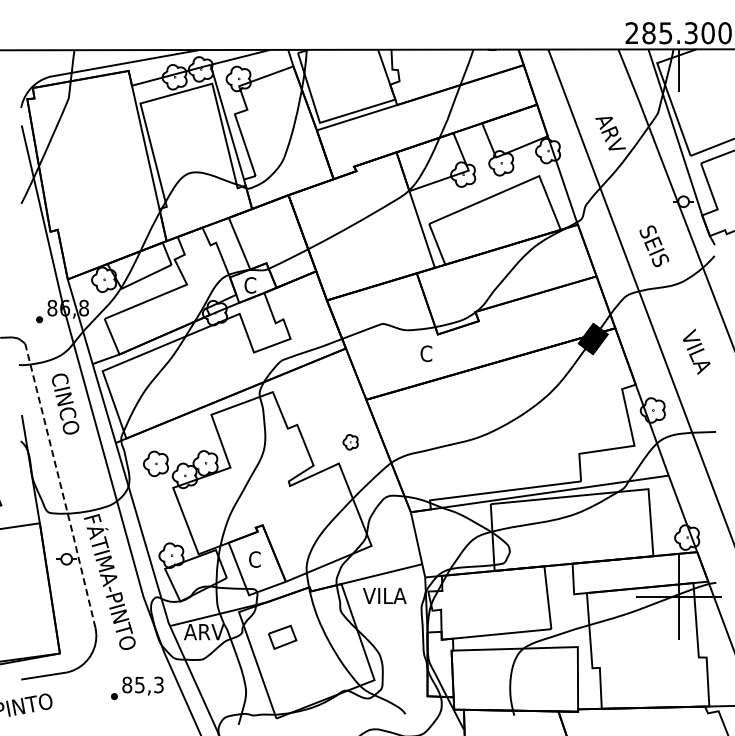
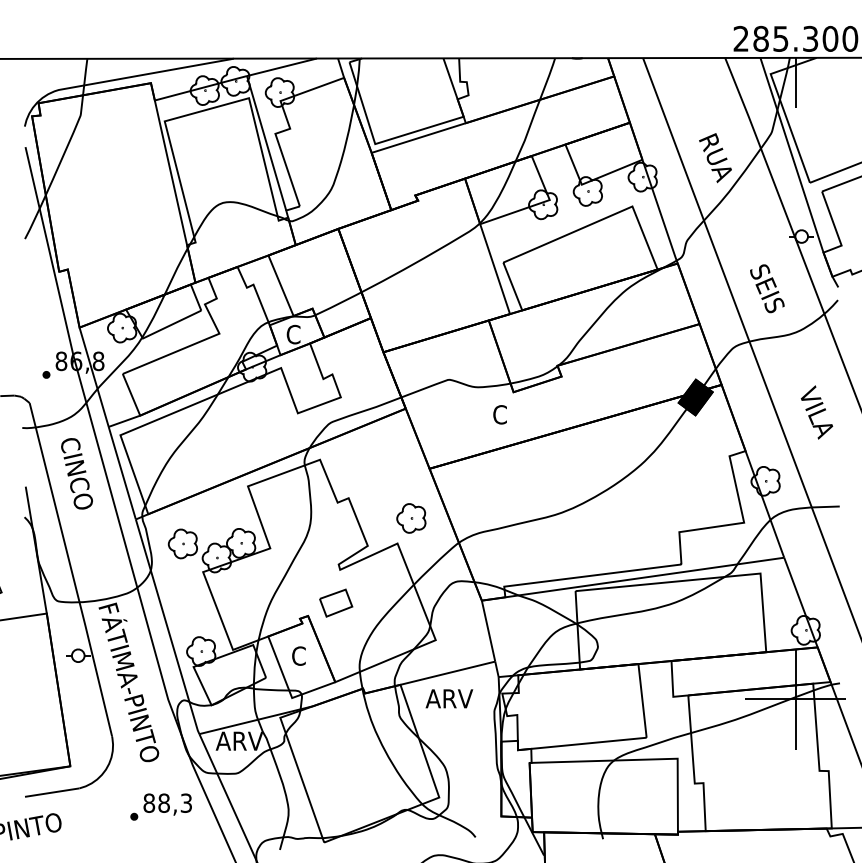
text: (610, 134) -> (715, 157), ARV -> RUA
part: (350, 442) -> (411, 518), size x1.67
line: (60, 485) -> (71, 569), dashed -> solid
text: (384, 595) -> (450, 698), VILA -> ARV
part: (282, 636) -> (336, 602), moved
text: (139, 684) -> (163, 802), 85,3 -> 88,3

